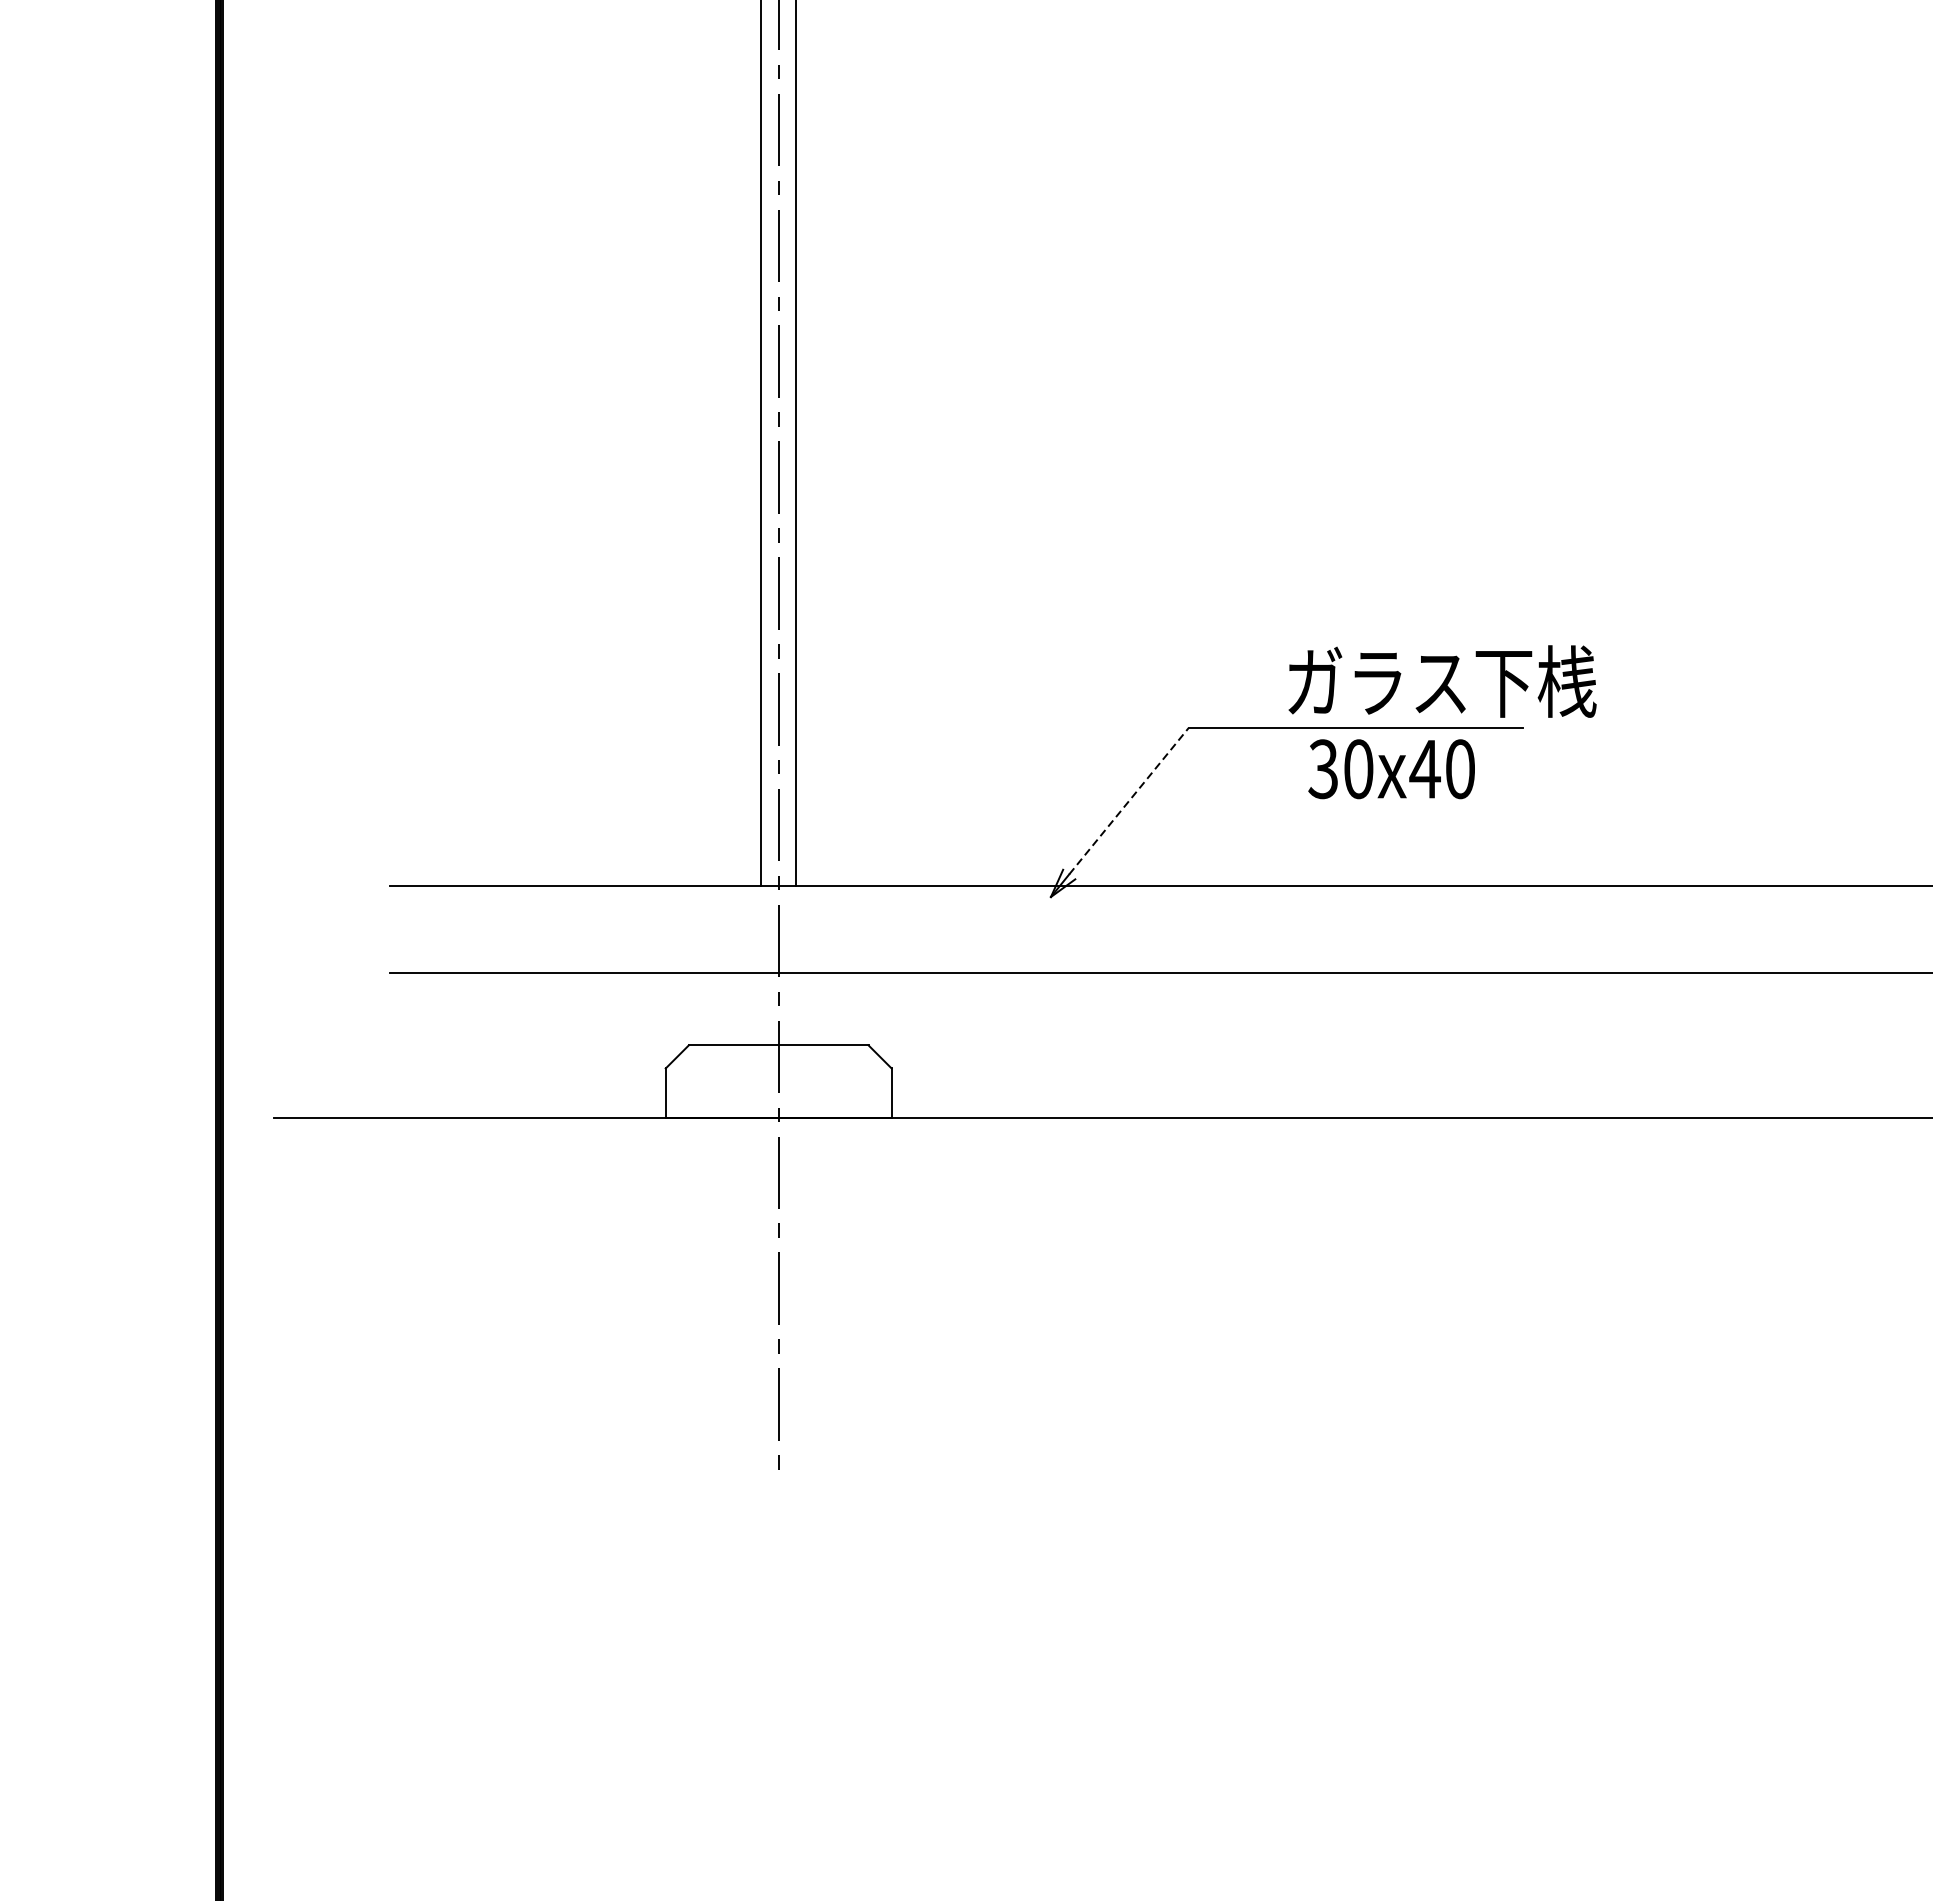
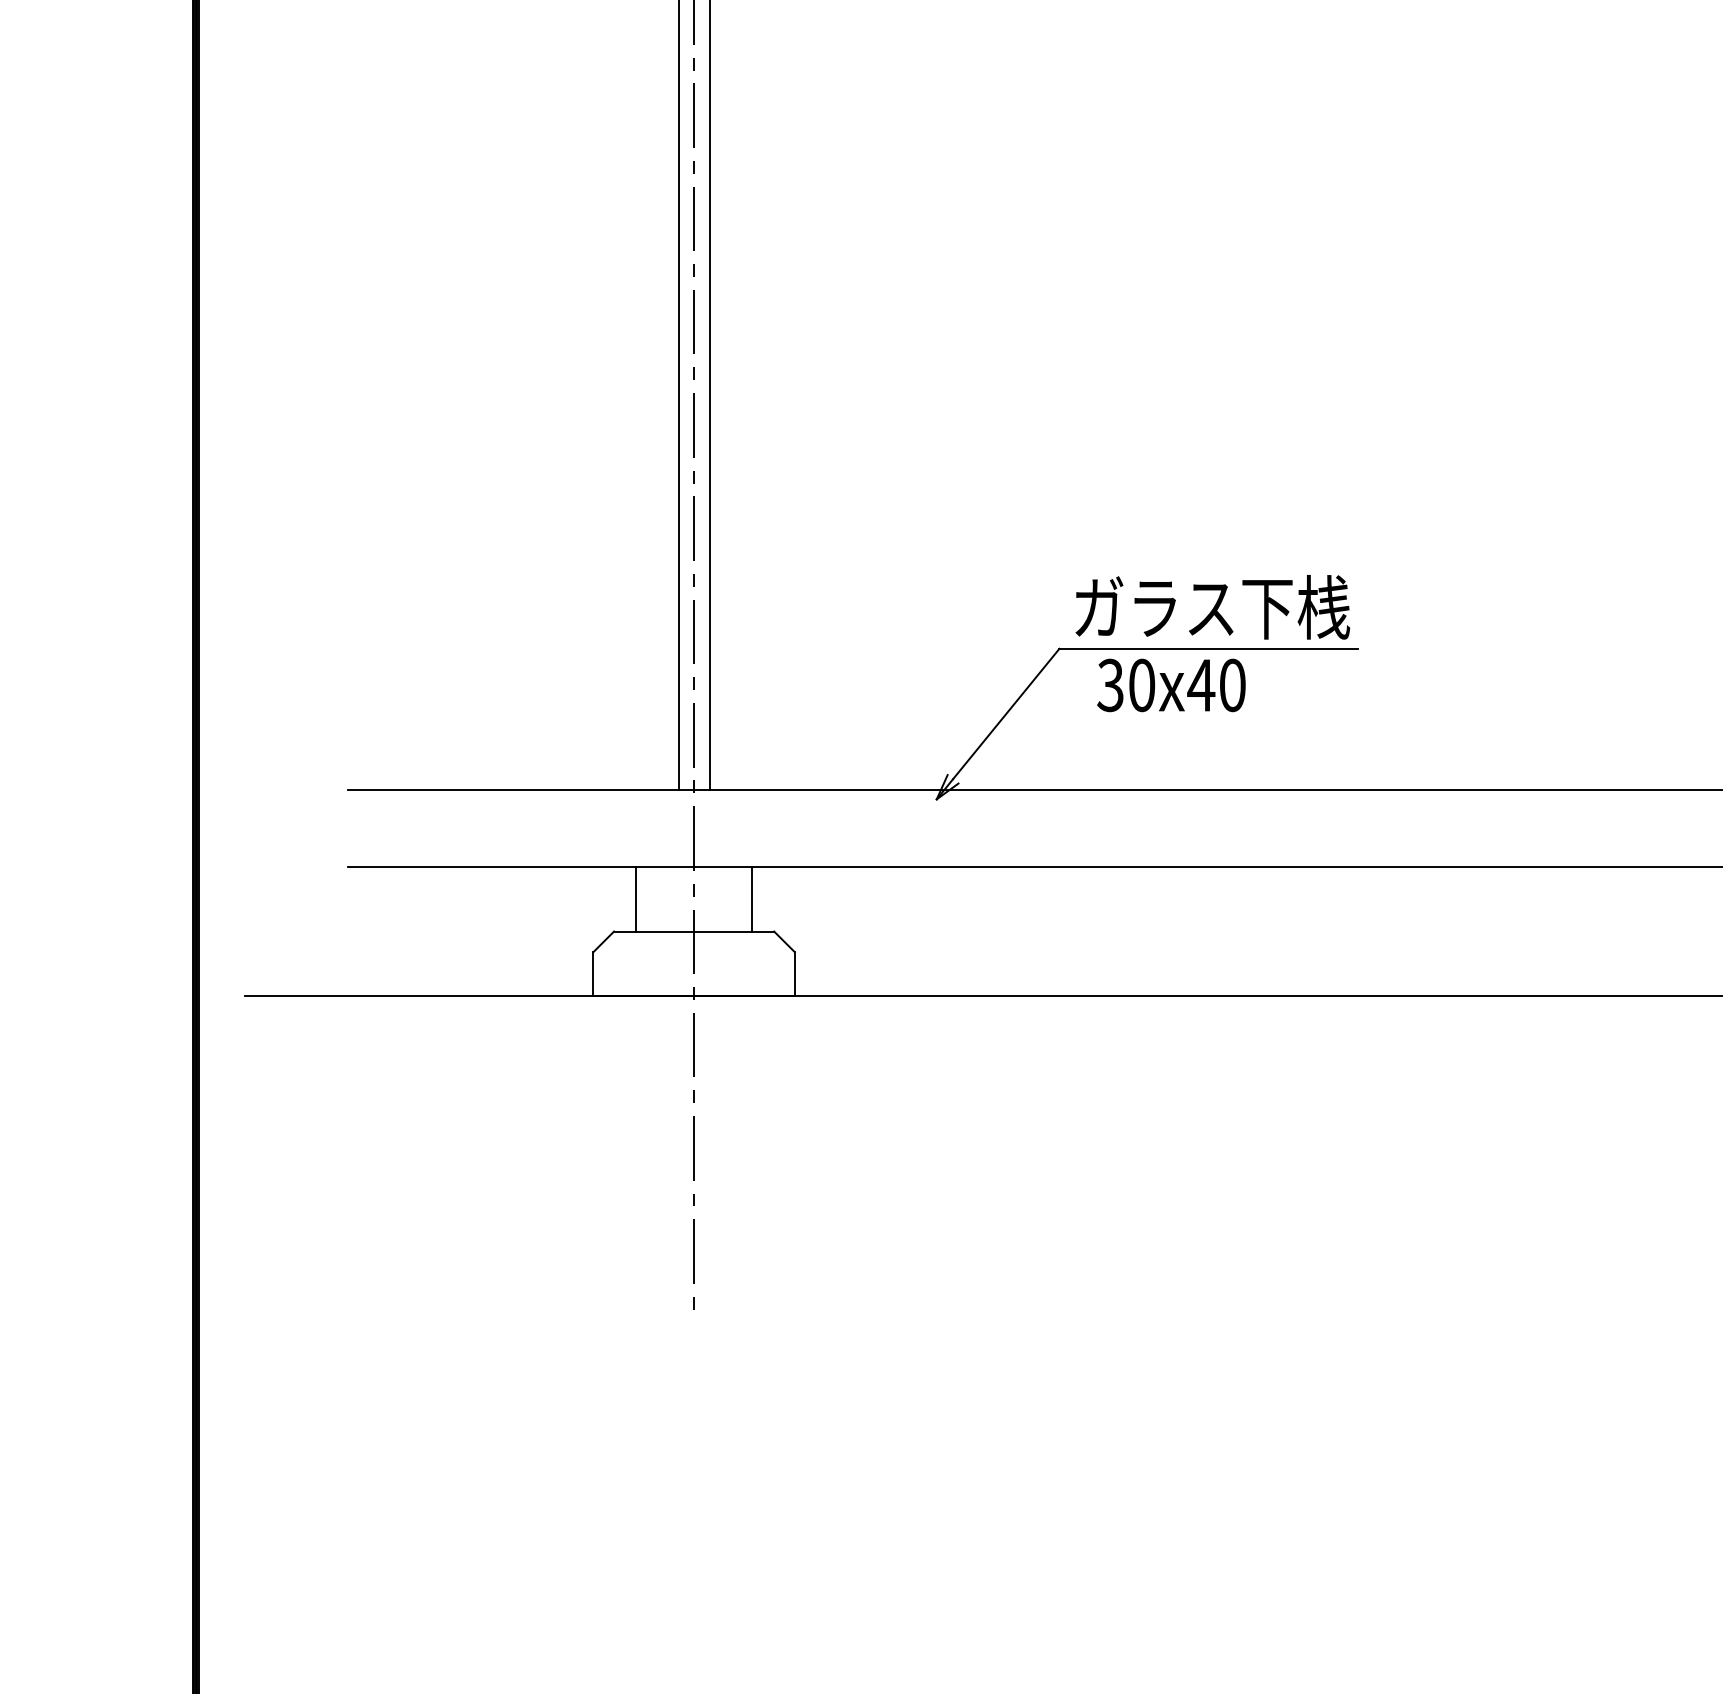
text: (1442, 681) -> (1212, 607), moved
text: (1391, 769) -> (1171, 685), moved
line: (1129, 800) -> (1006, 713), dashed -> solid
line: (714, 1008) -> (636, 898), added
line: (844, 1008) -> (752, 898), added

